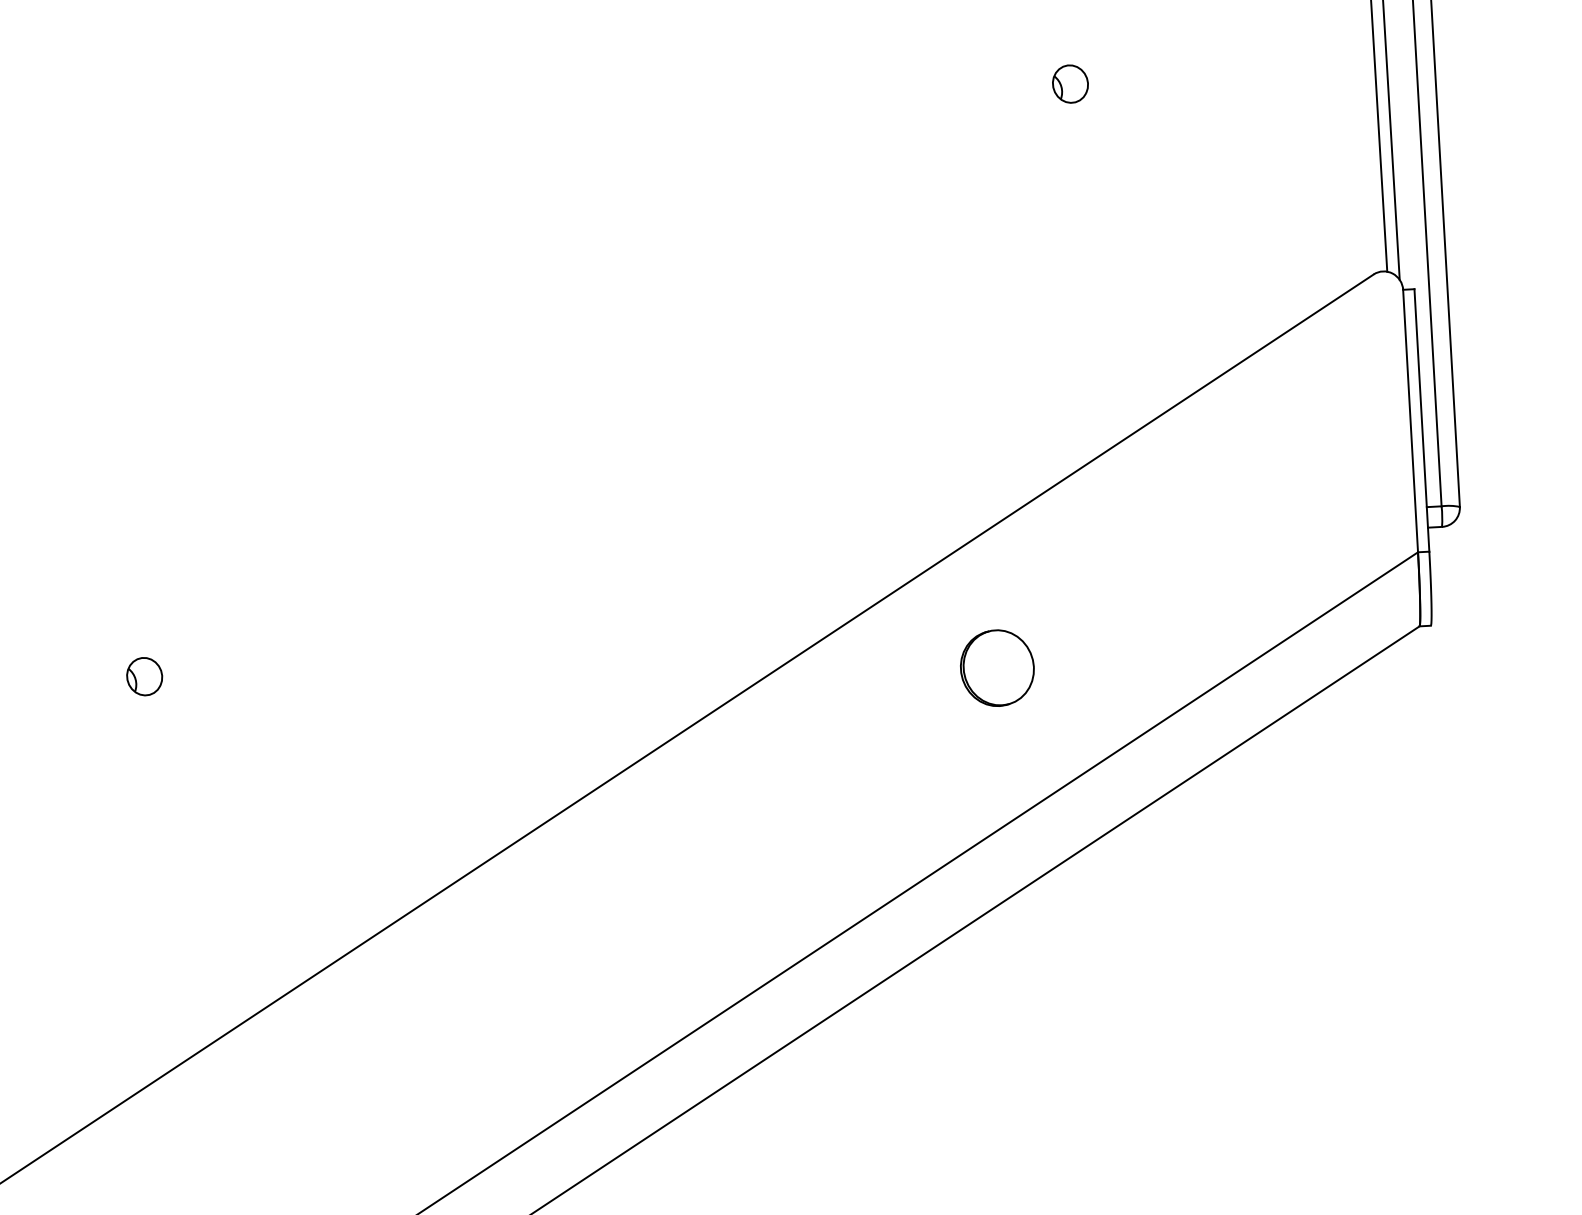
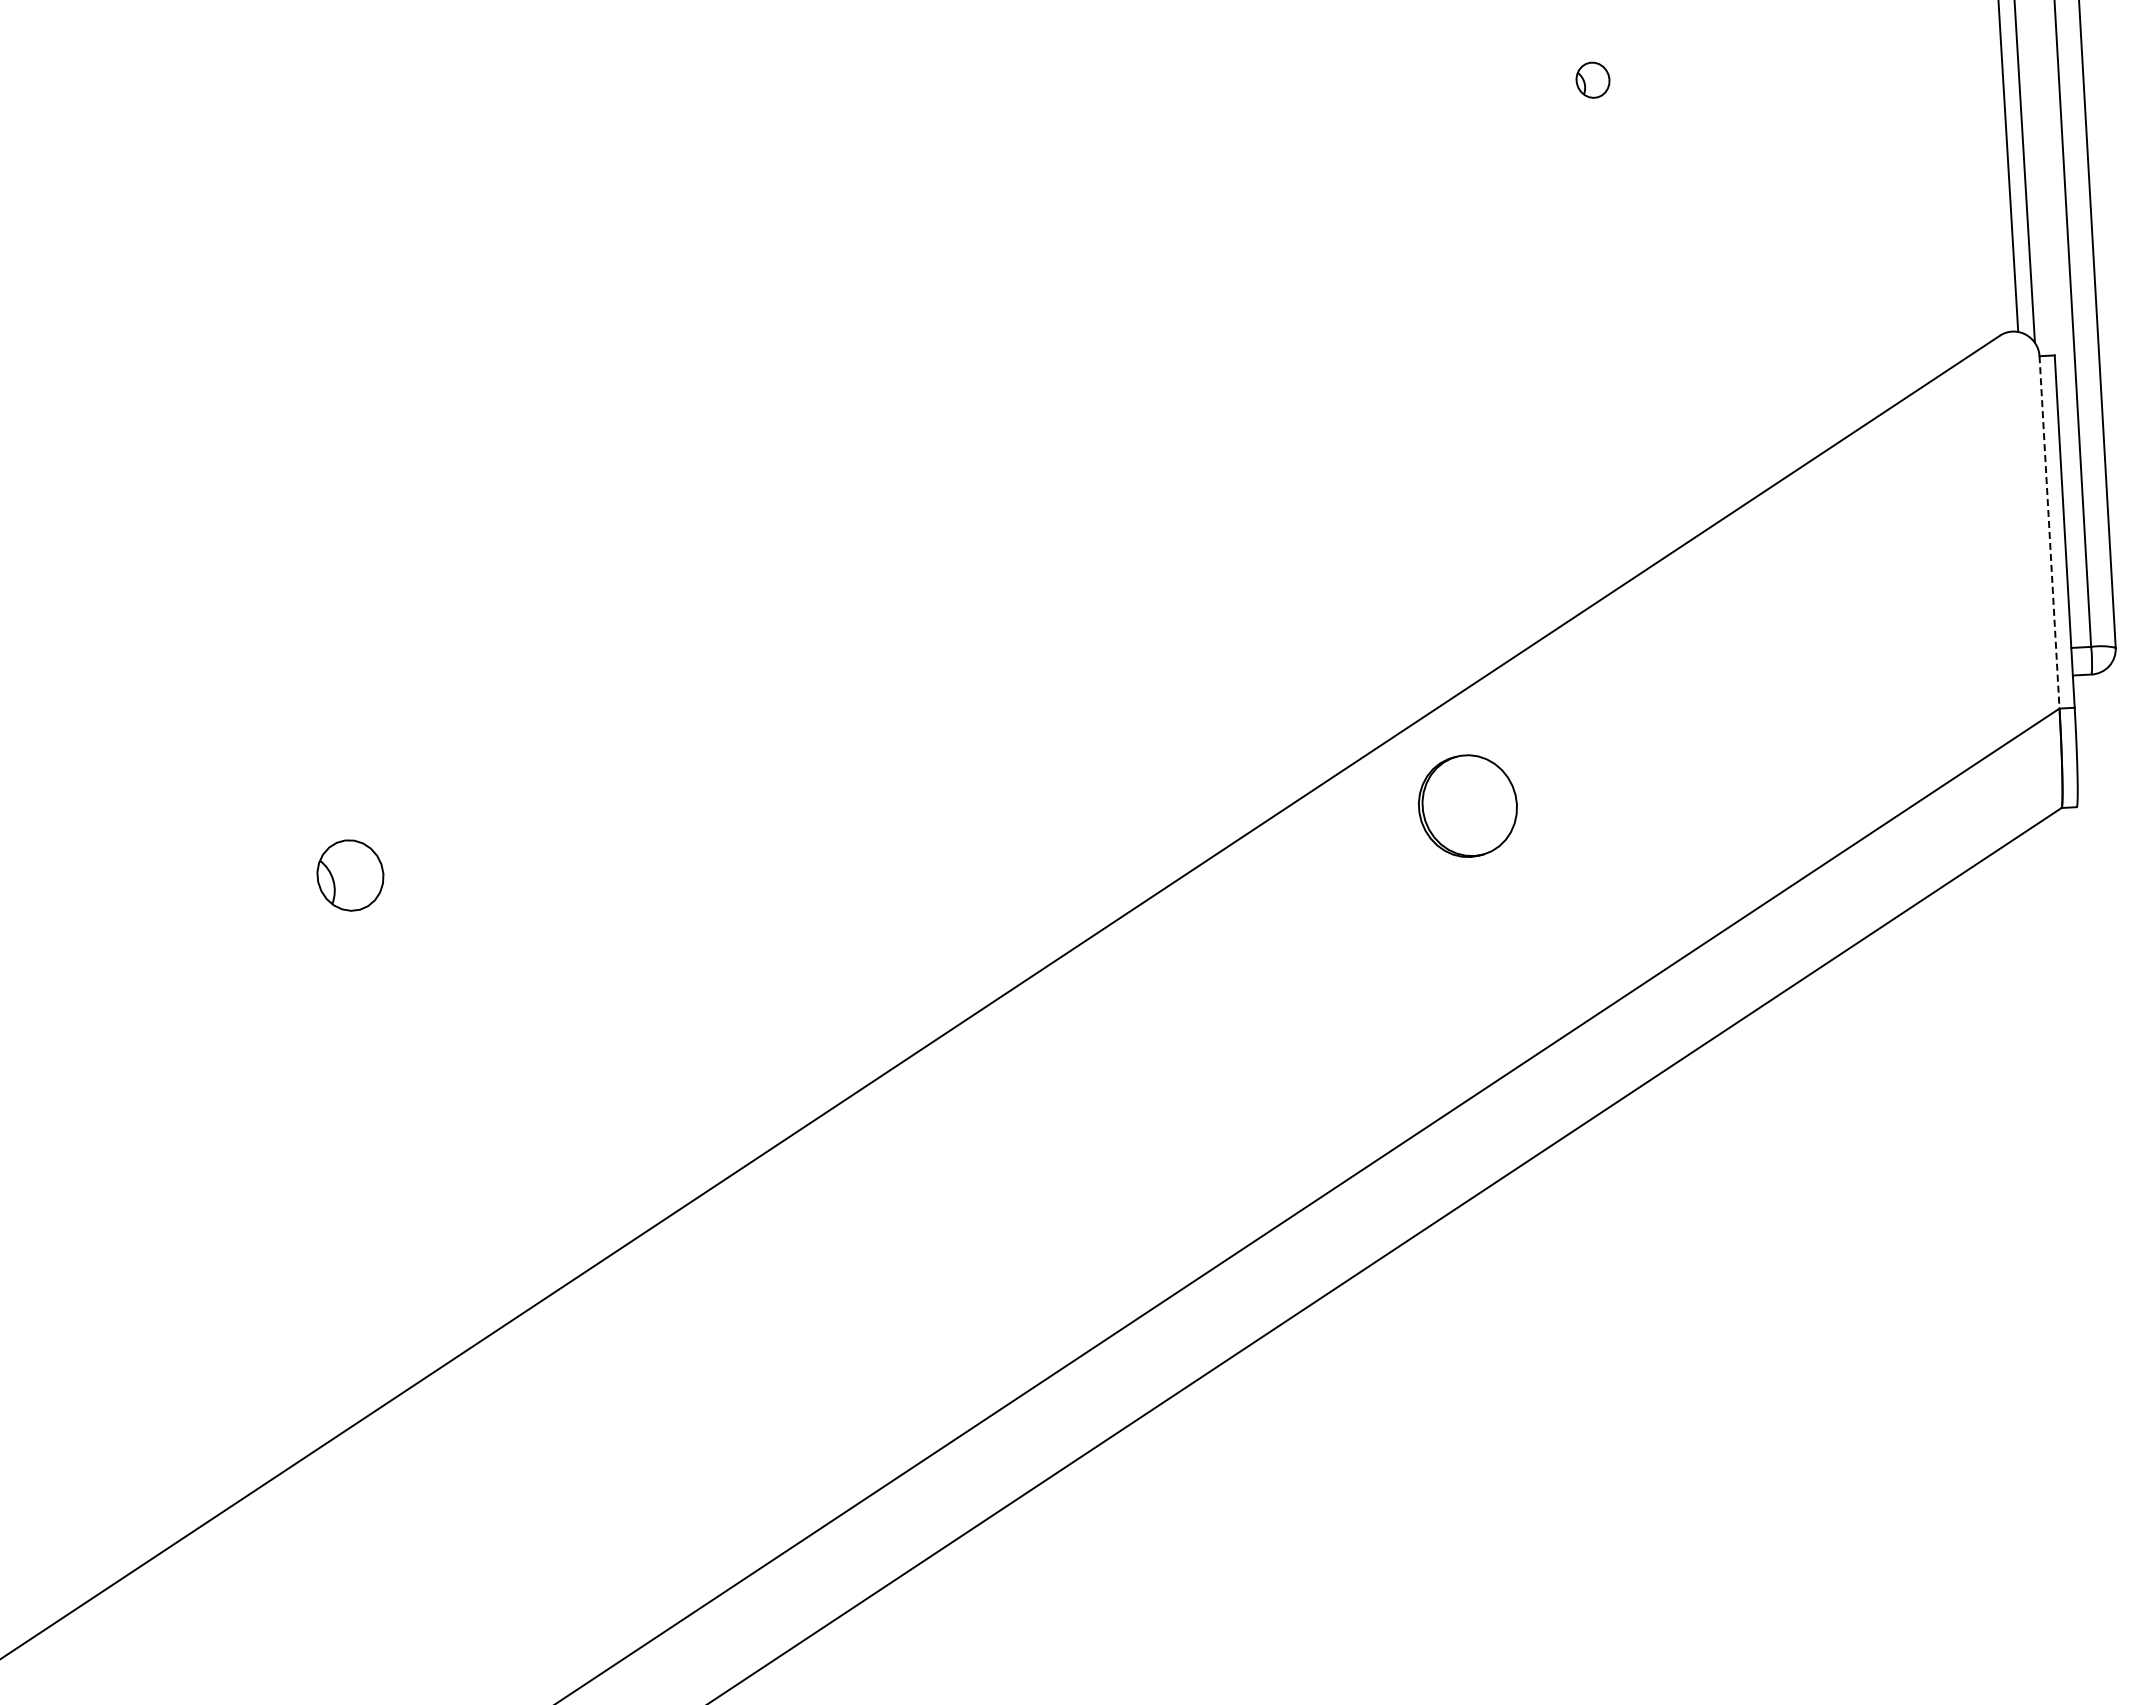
part: (1070, 84) -> (1592, 80), size x0.7
line: (1410, 421) -> (2049, 532), solid -> dashed
part: (997, 667) -> (1467, 805), moved
part: (144, 676) -> (349, 875), size x1.4

